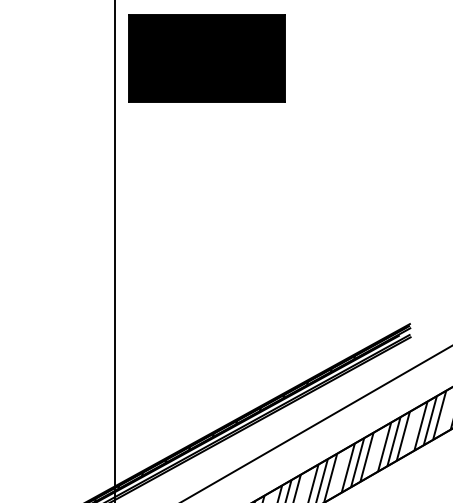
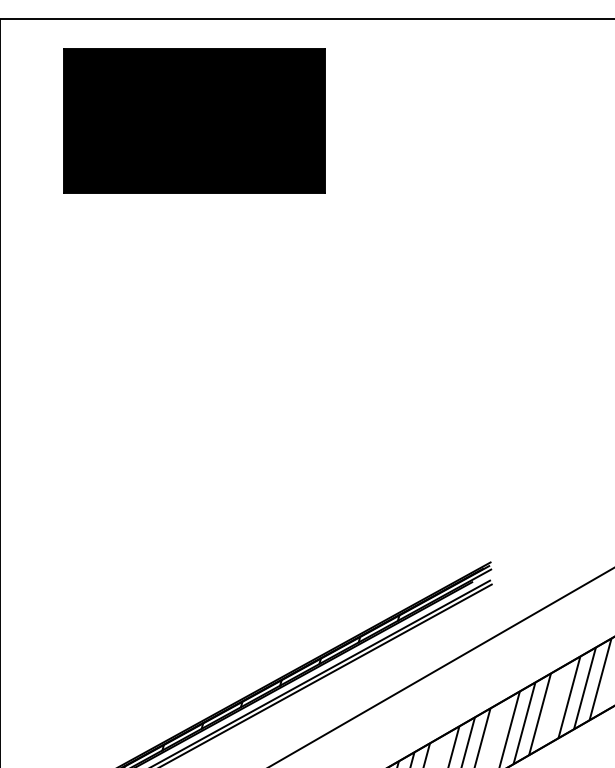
part: (206, 58) -> (193, 120), moved

